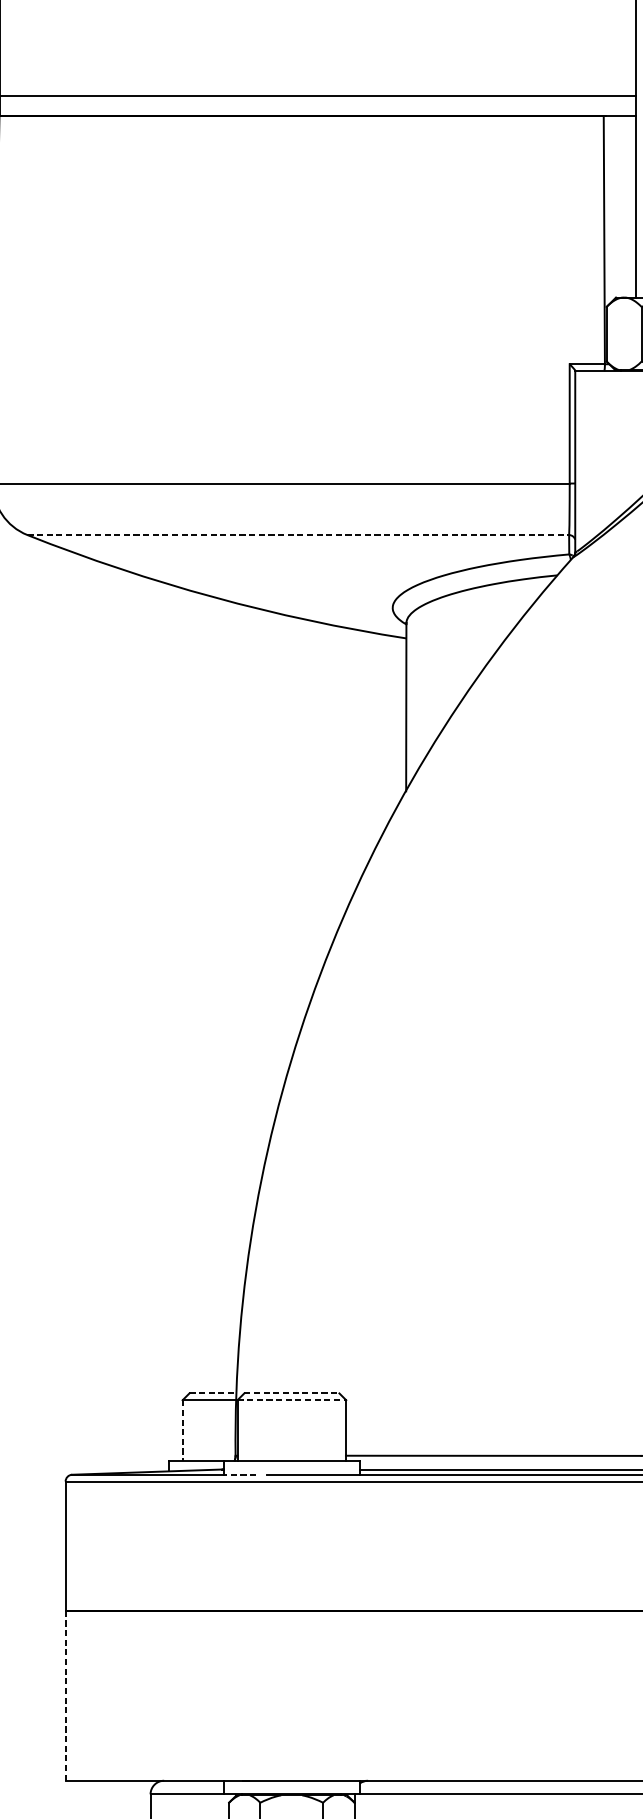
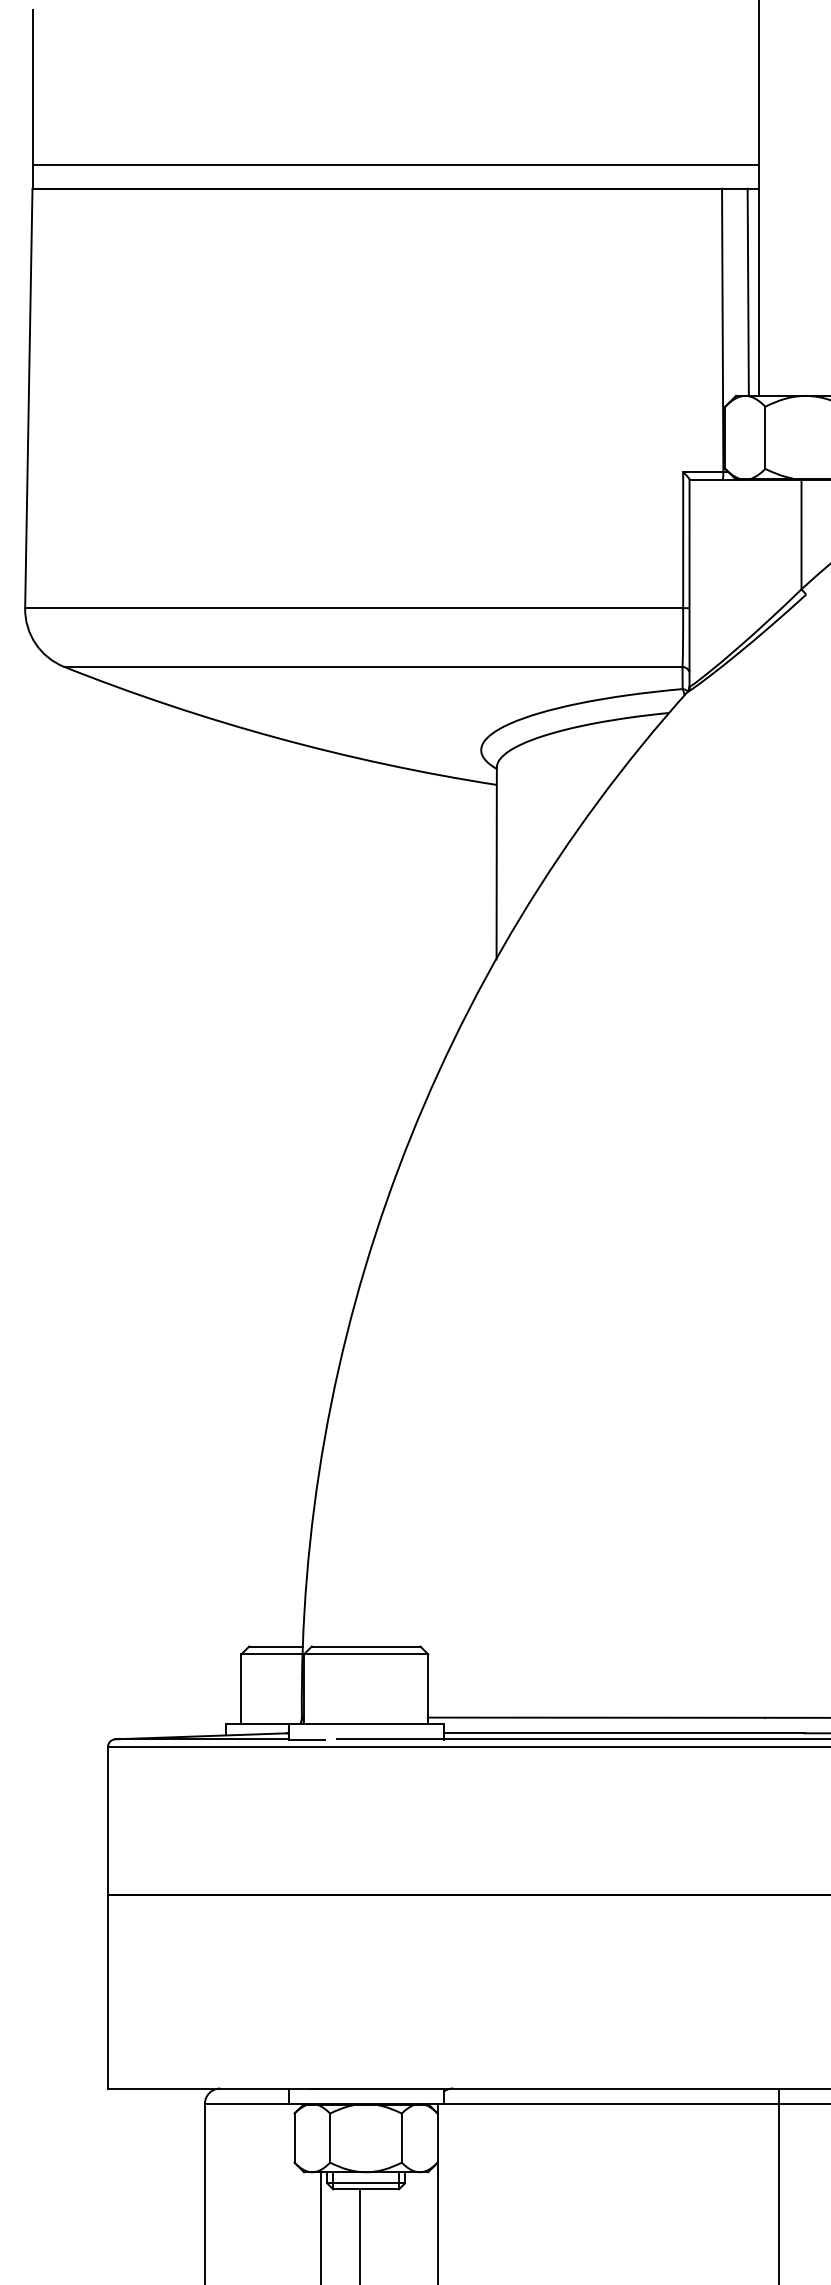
line: (626, 206) -> (747, 291), added
line: (298, 534) -> (373, 666), dashed -> solid
line: (213, 1393) -> (276, 1646), dashed -> solid
line: (292, 1393) -> (366, 1646), dashed -> solid
line: (292, 1400) -> (366, 1654), dashed -> solid
line: (182, 1431) -> (241, 1689), dashed -> solid
line: (239, 1474) -> (306, 1739), dashed -> solid
line: (65, 1695) -> (107, 1991), dashed -> solid

